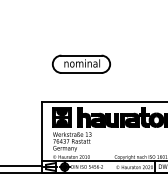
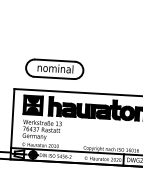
part: (80, 63) -> (53, 68), moved

